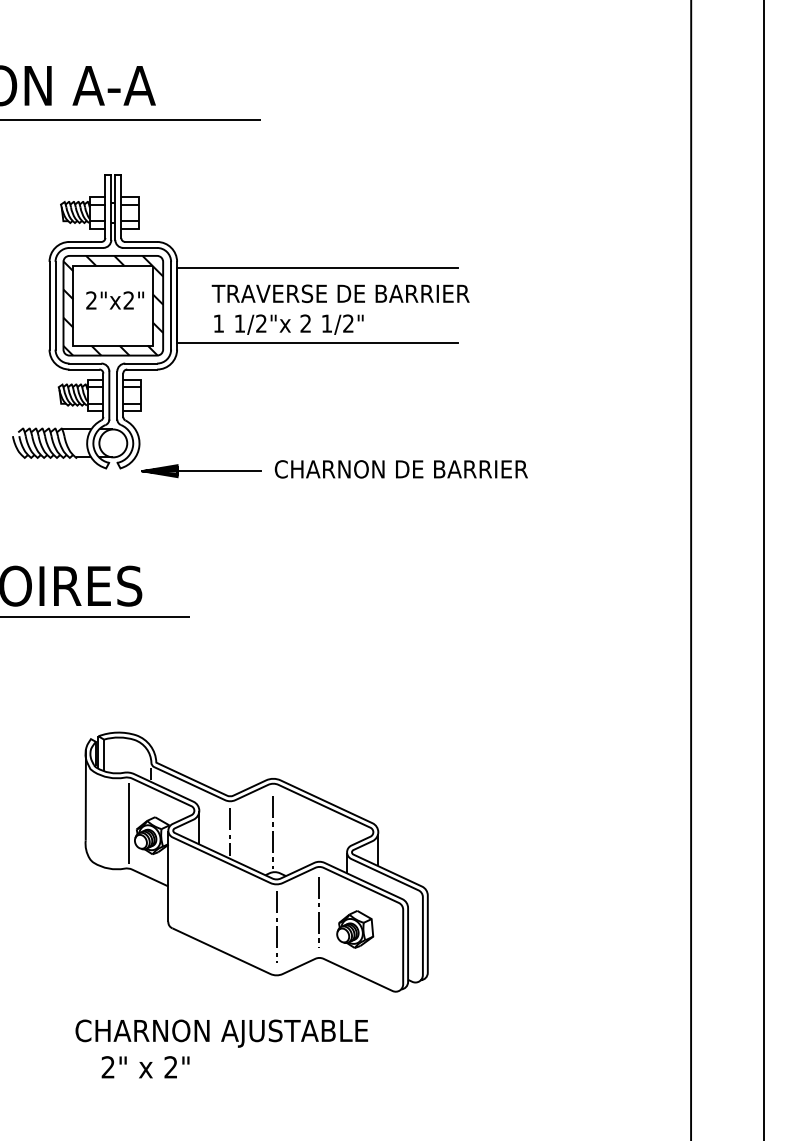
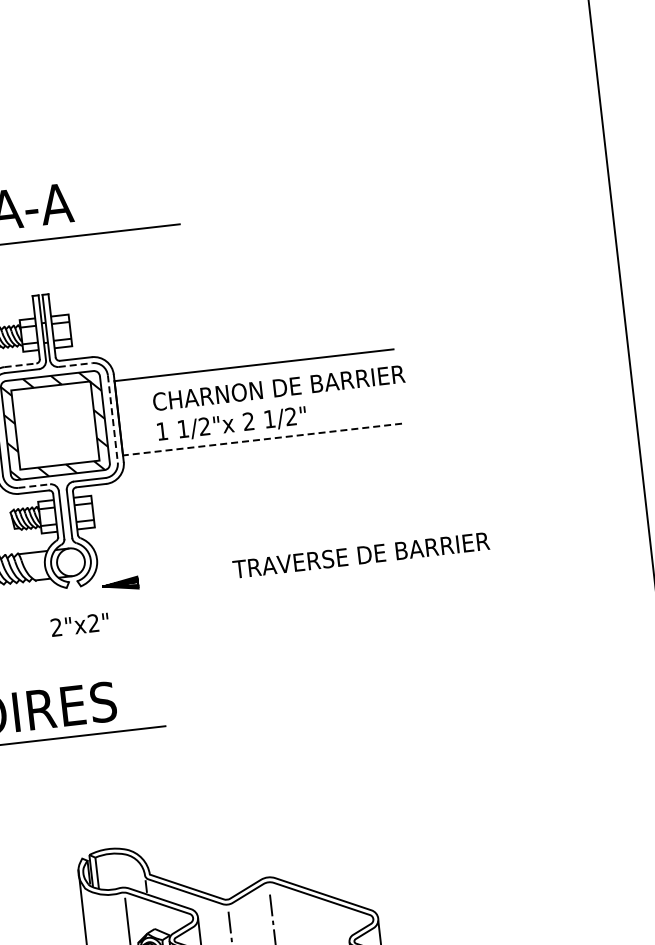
line: (85, 241) -> (20, 364), solid -> dashed
line: (140, 247) -> (75, 364), solid -> dashed
text: (340, 293) -> (279, 387), TRAVERSE DE BARRIER -> CHARNON DE BARRIER
text: (114, 300) -> (79, 624), moved
line: (171, 305) -> (113, 418), solid -> dashed
line: (316, 343) -> (261, 440), solid -> dashed
line: (85, 363) -> (34, 486), solid -> dashed
text: (402, 469) -> (361, 555), CHARNON DE BARRIER -> TRAVERSE DE BARRIER
line: (218, 471) -> (178, 578), removed

